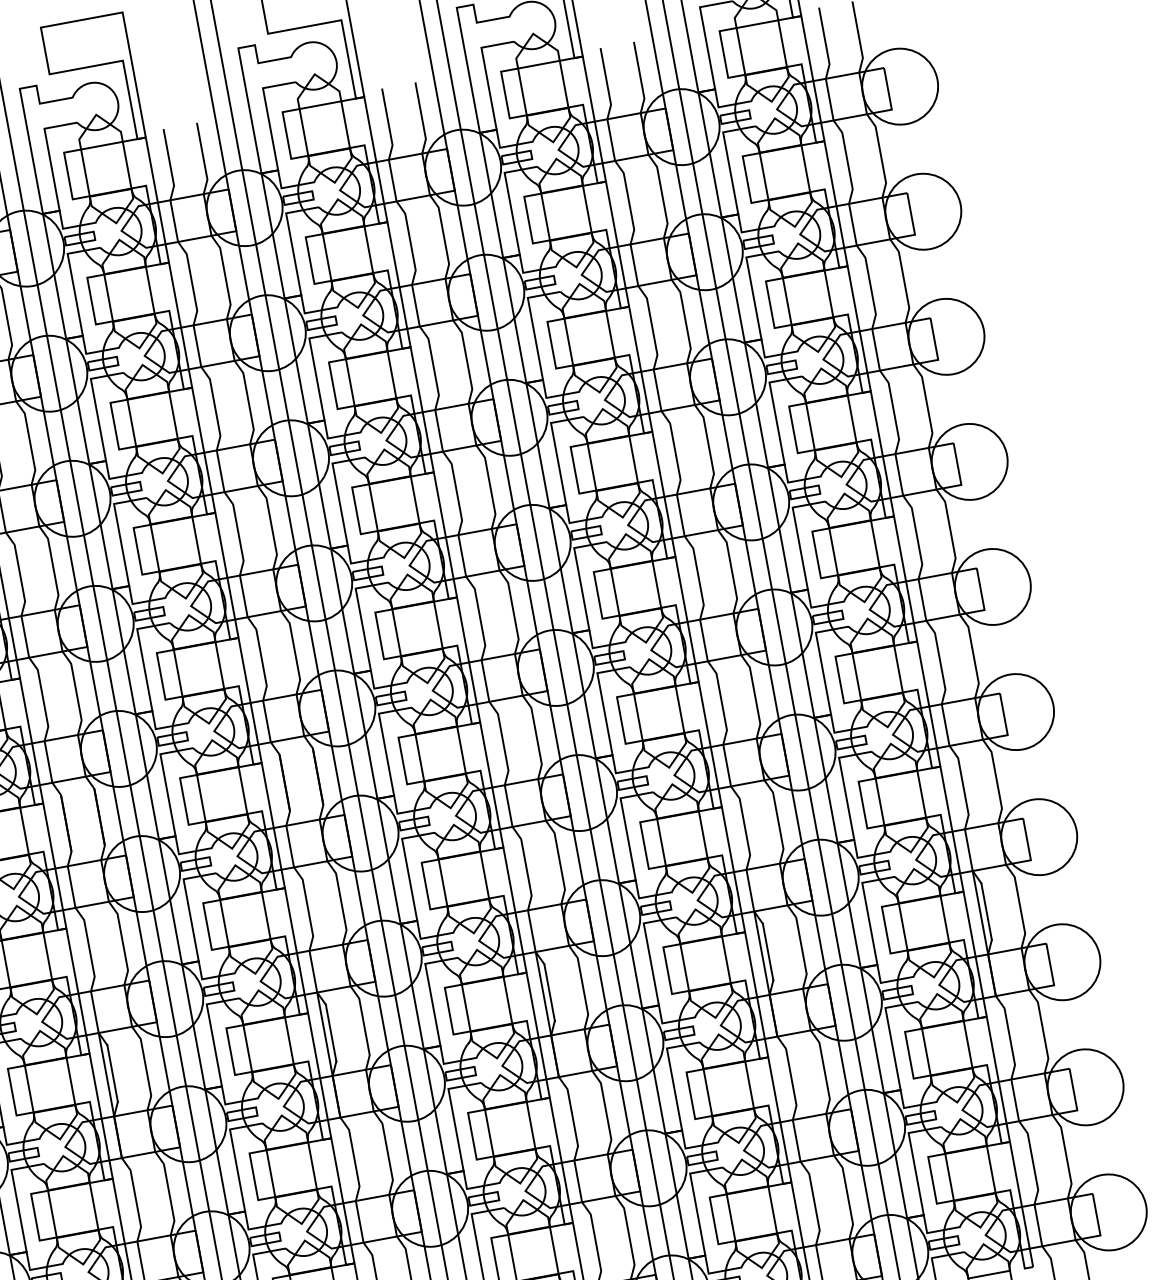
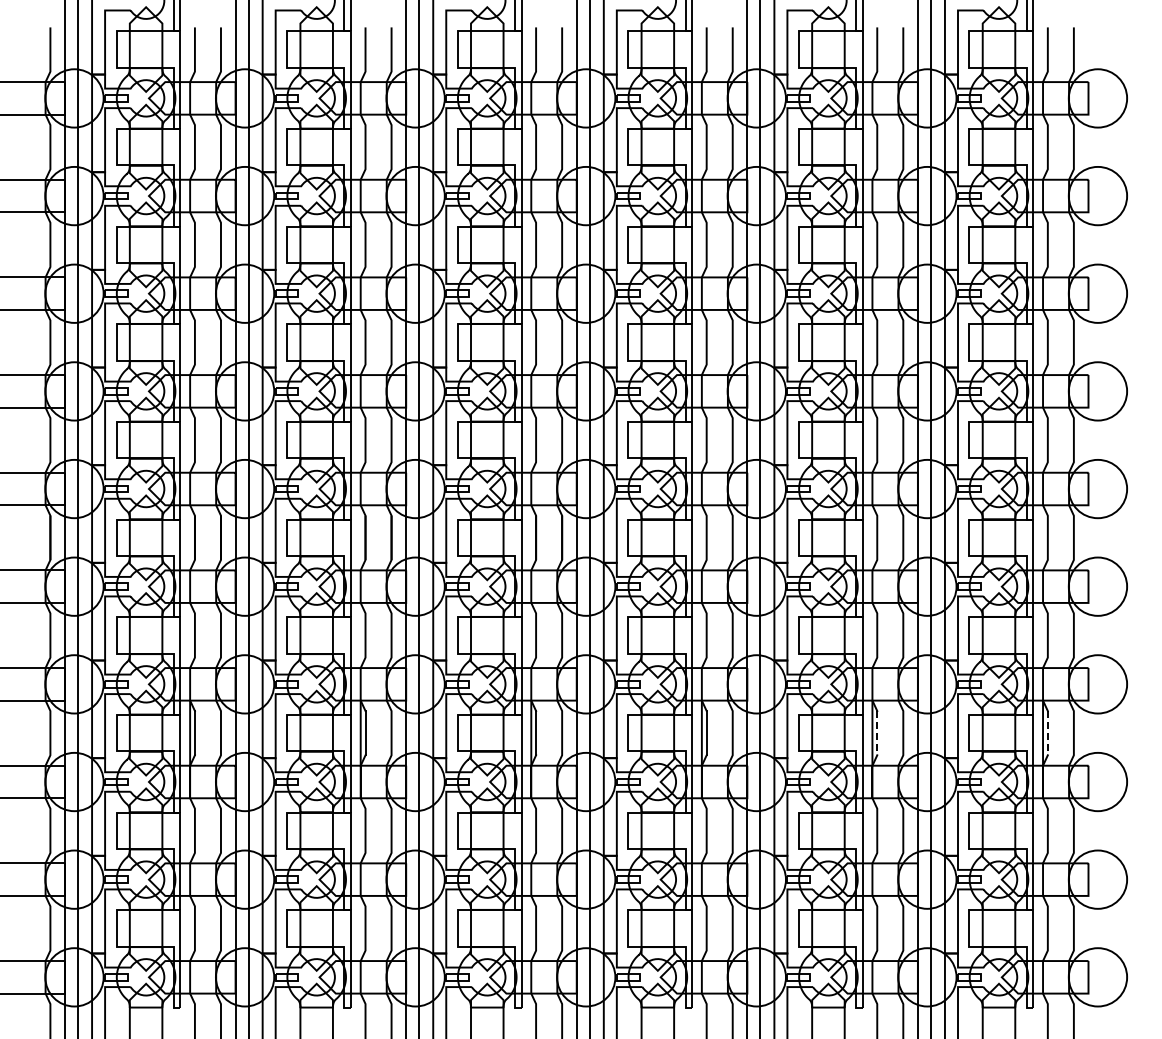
line: (986, 912) -> (1047, 733), solid -> dashed
line: (768, 952) -> (877, 733), solid -> dashed

